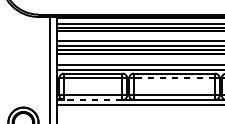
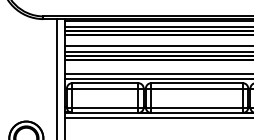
line: (174, 78) -> (197, 88), dashed -> solid
line: (93, 100) -> (105, 113), dashed -> solid

